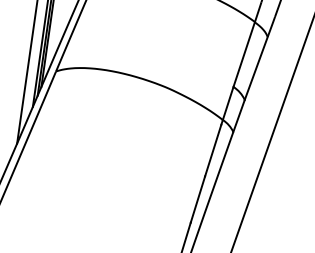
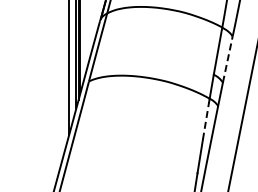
line: (255, 68) -> (227, 59), solid -> dashed
line: (214, 150) -> (206, 120), solid -> dashed

